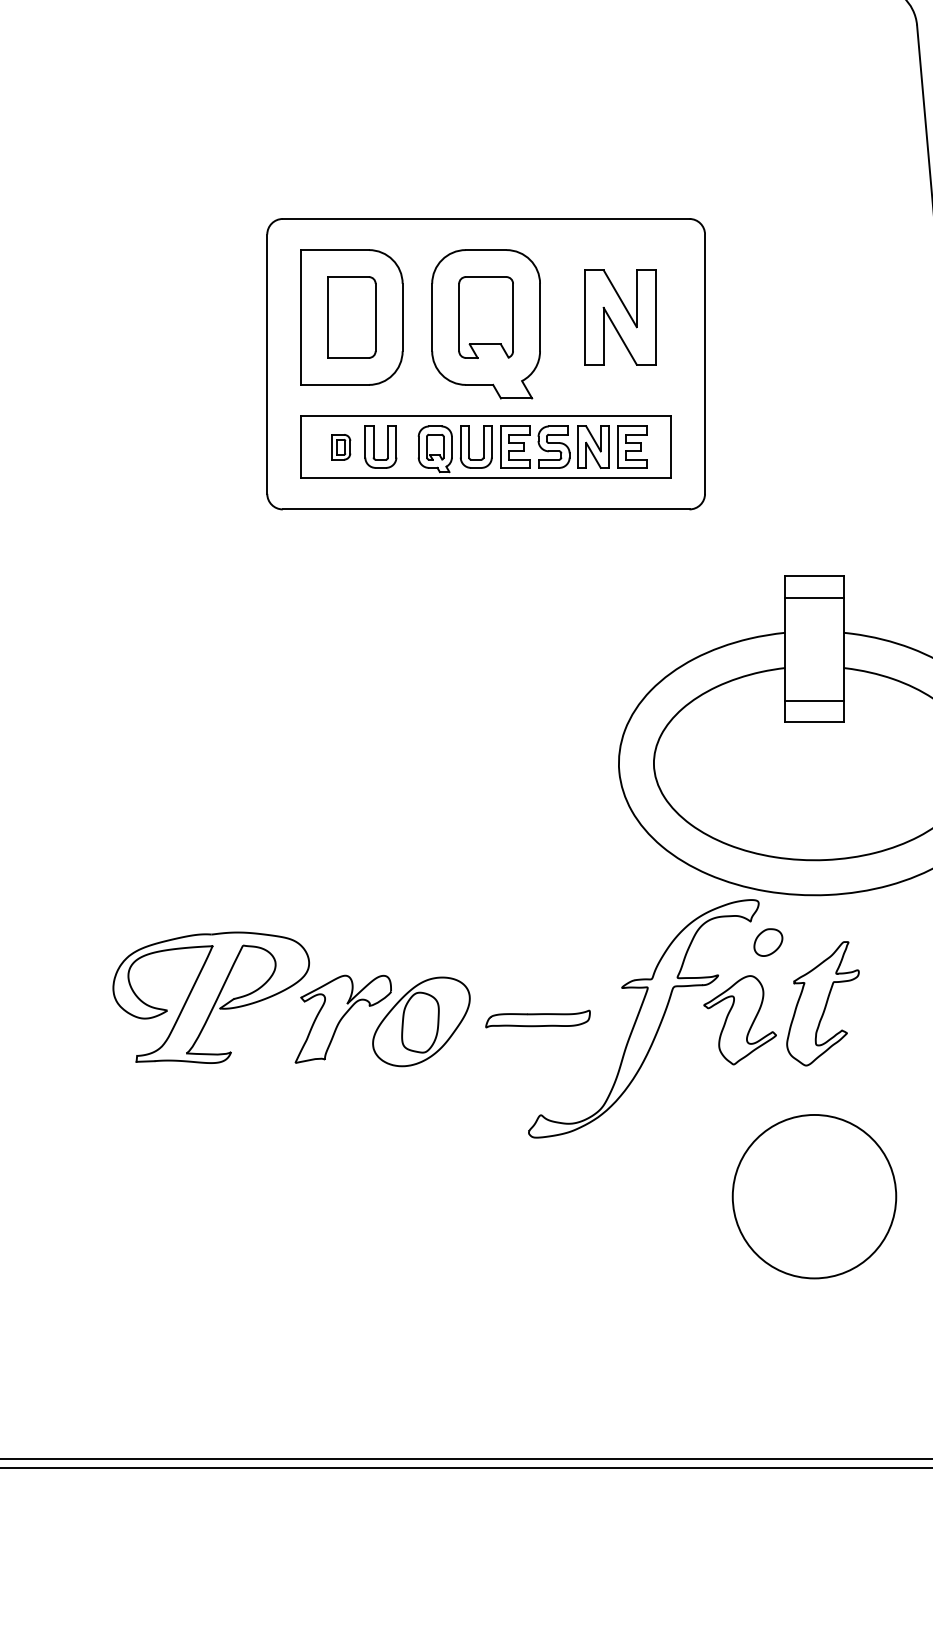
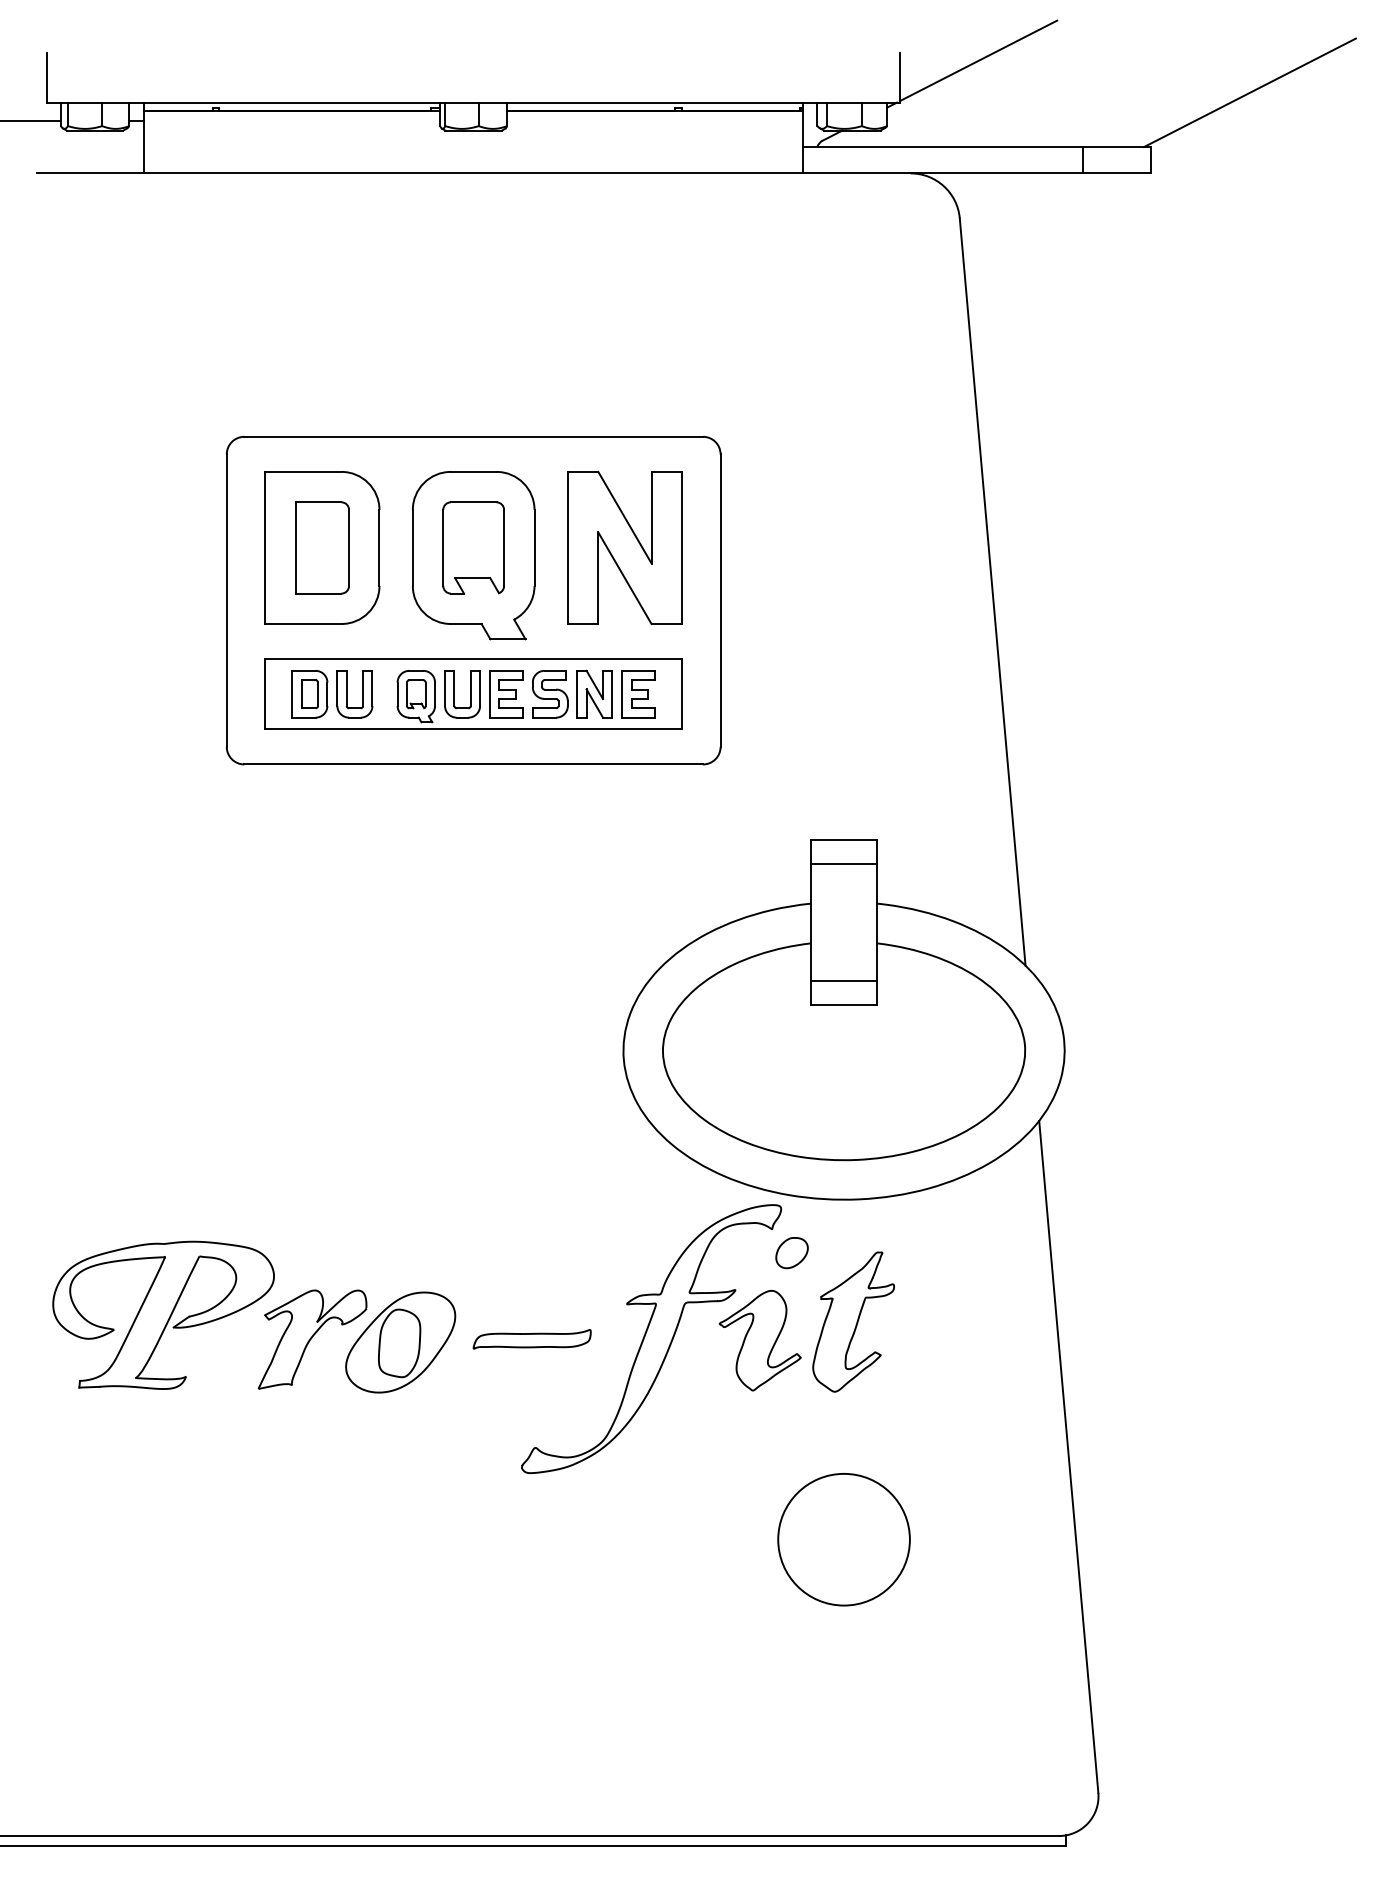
part: (619, 317) -> (624, 547), size x1.43
part: (340, 447) -> (309, 694), size x1.67
circle: (813, 1196) -> (843, 1539), size x0.71

